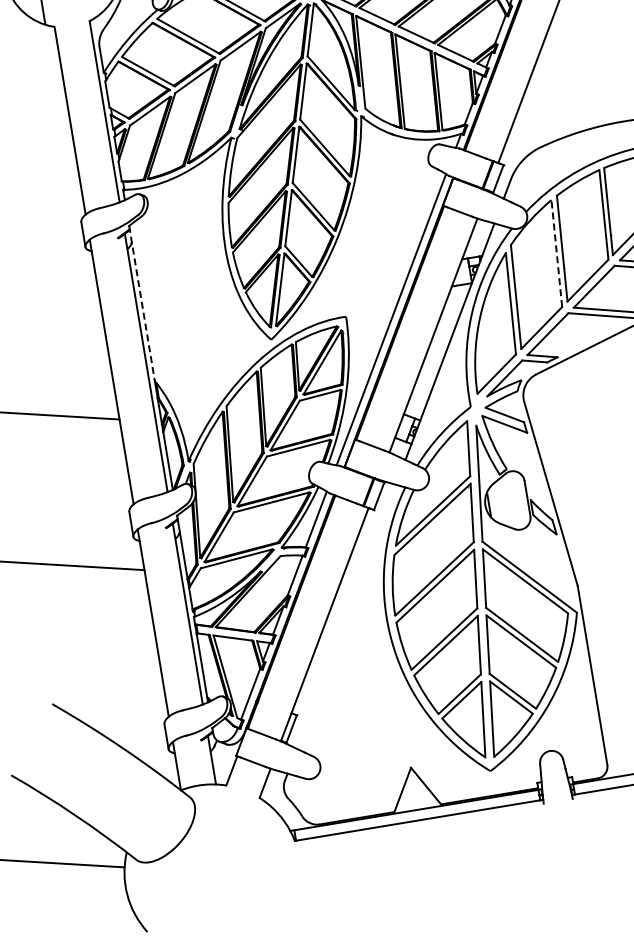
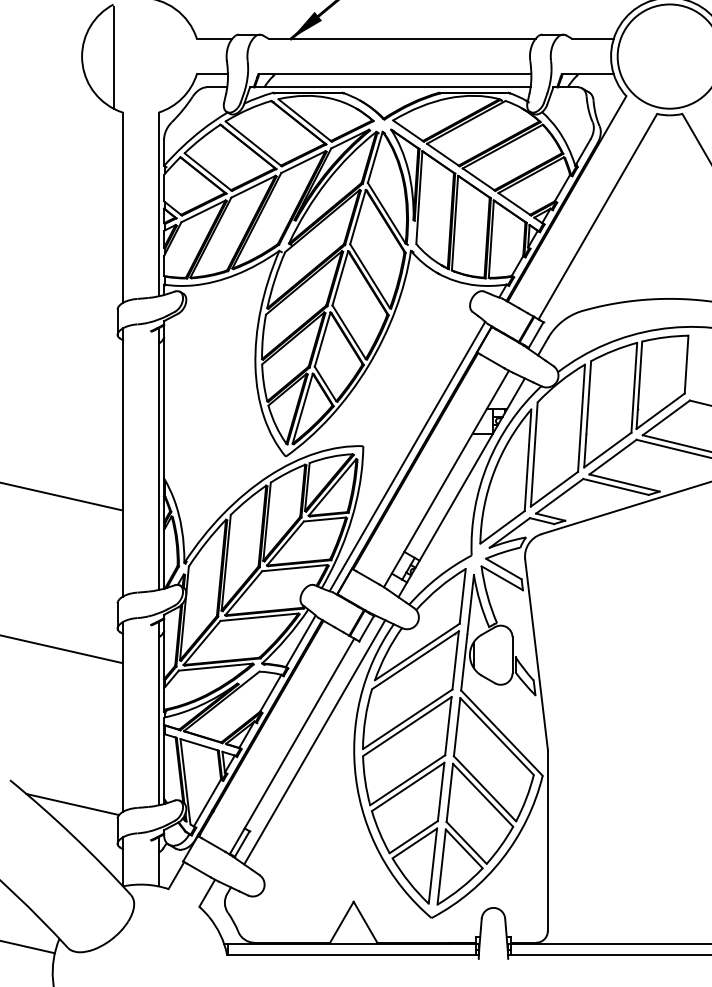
line: (556, 253) -> (581, 418), dashed -> solid
line: (142, 303) -> (164, 399), dashed -> solid
line: (346, 617) -> (314, 742), added
line: (117, 717) -> (72, 804), added

